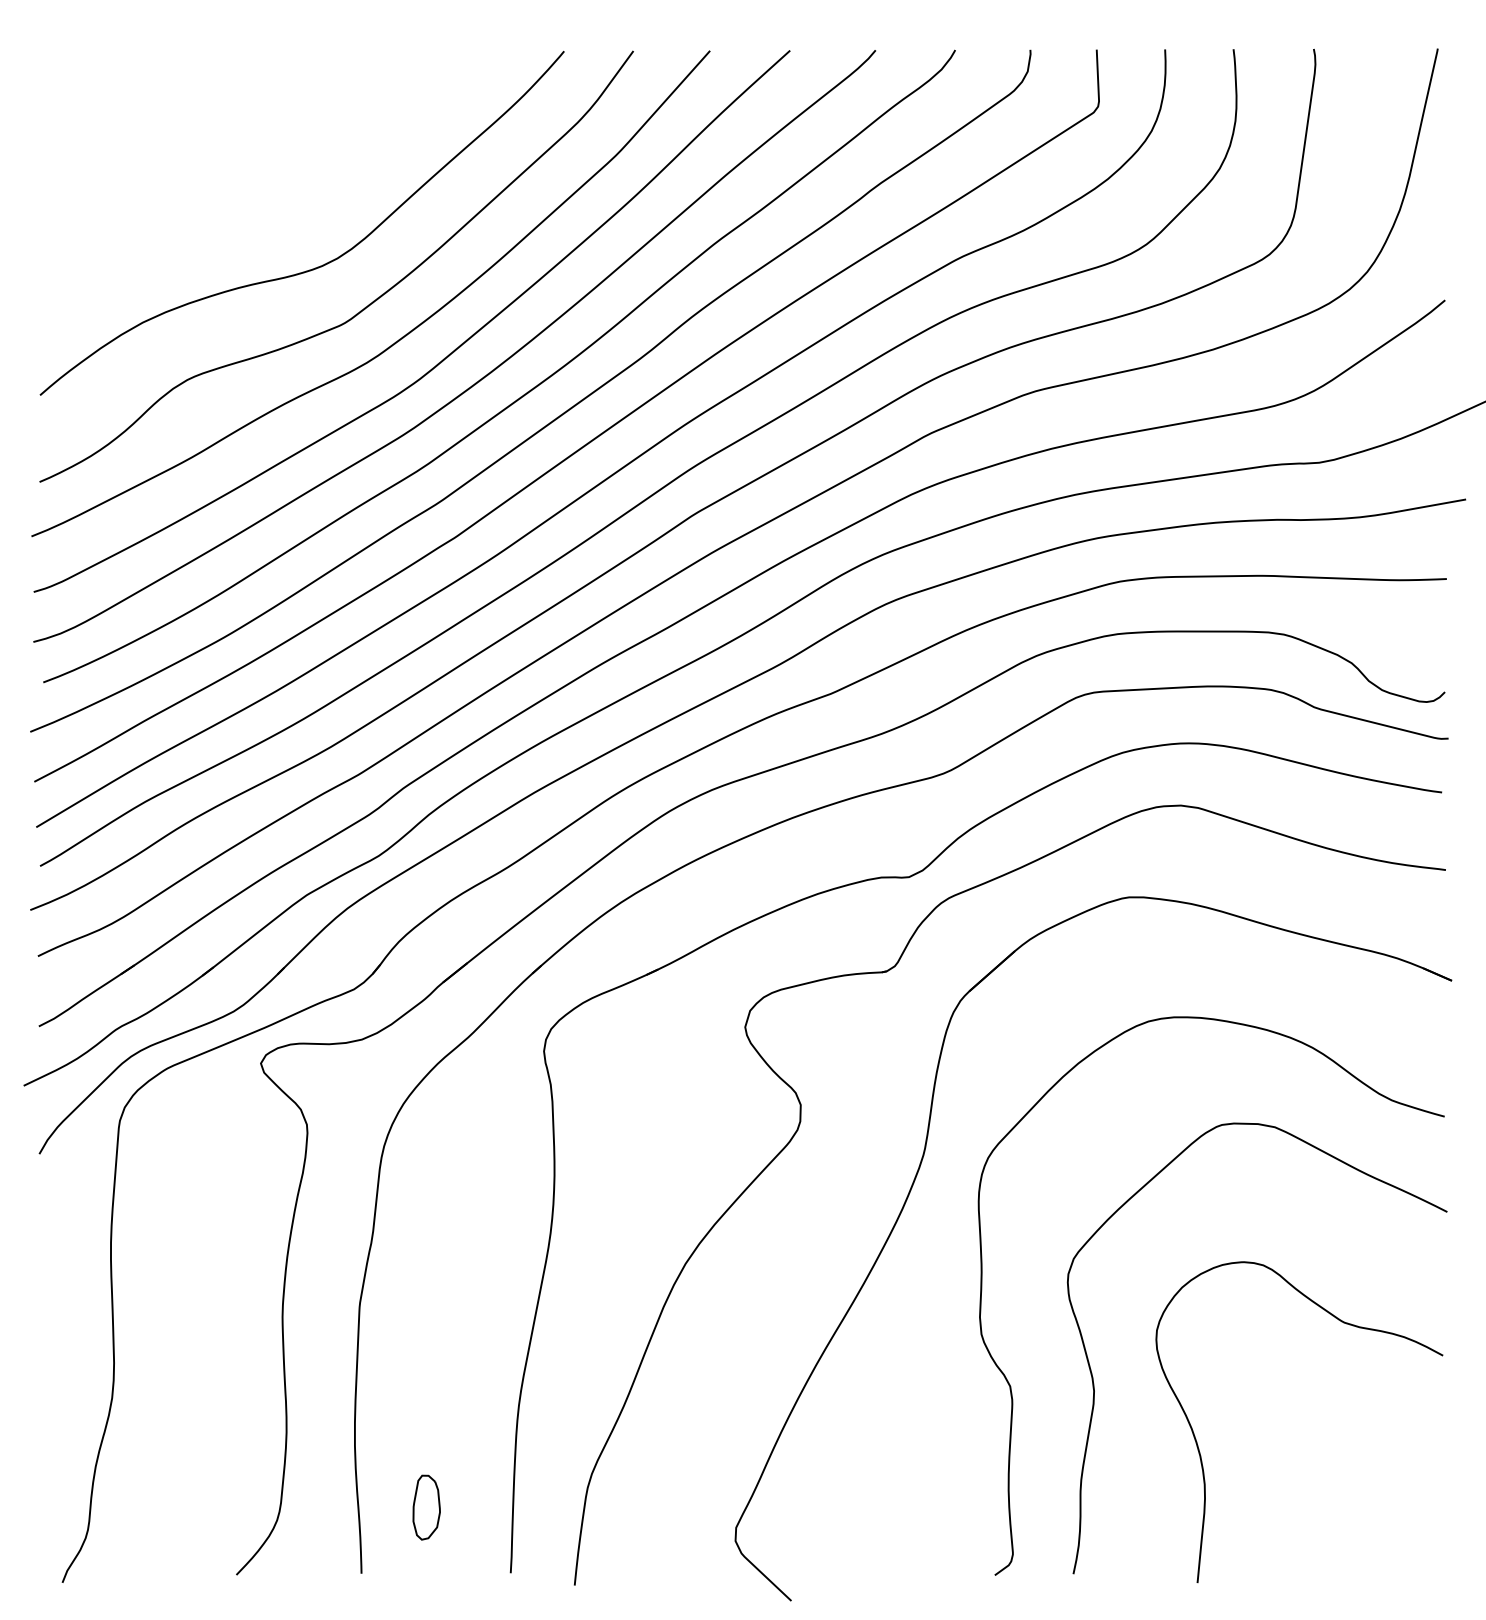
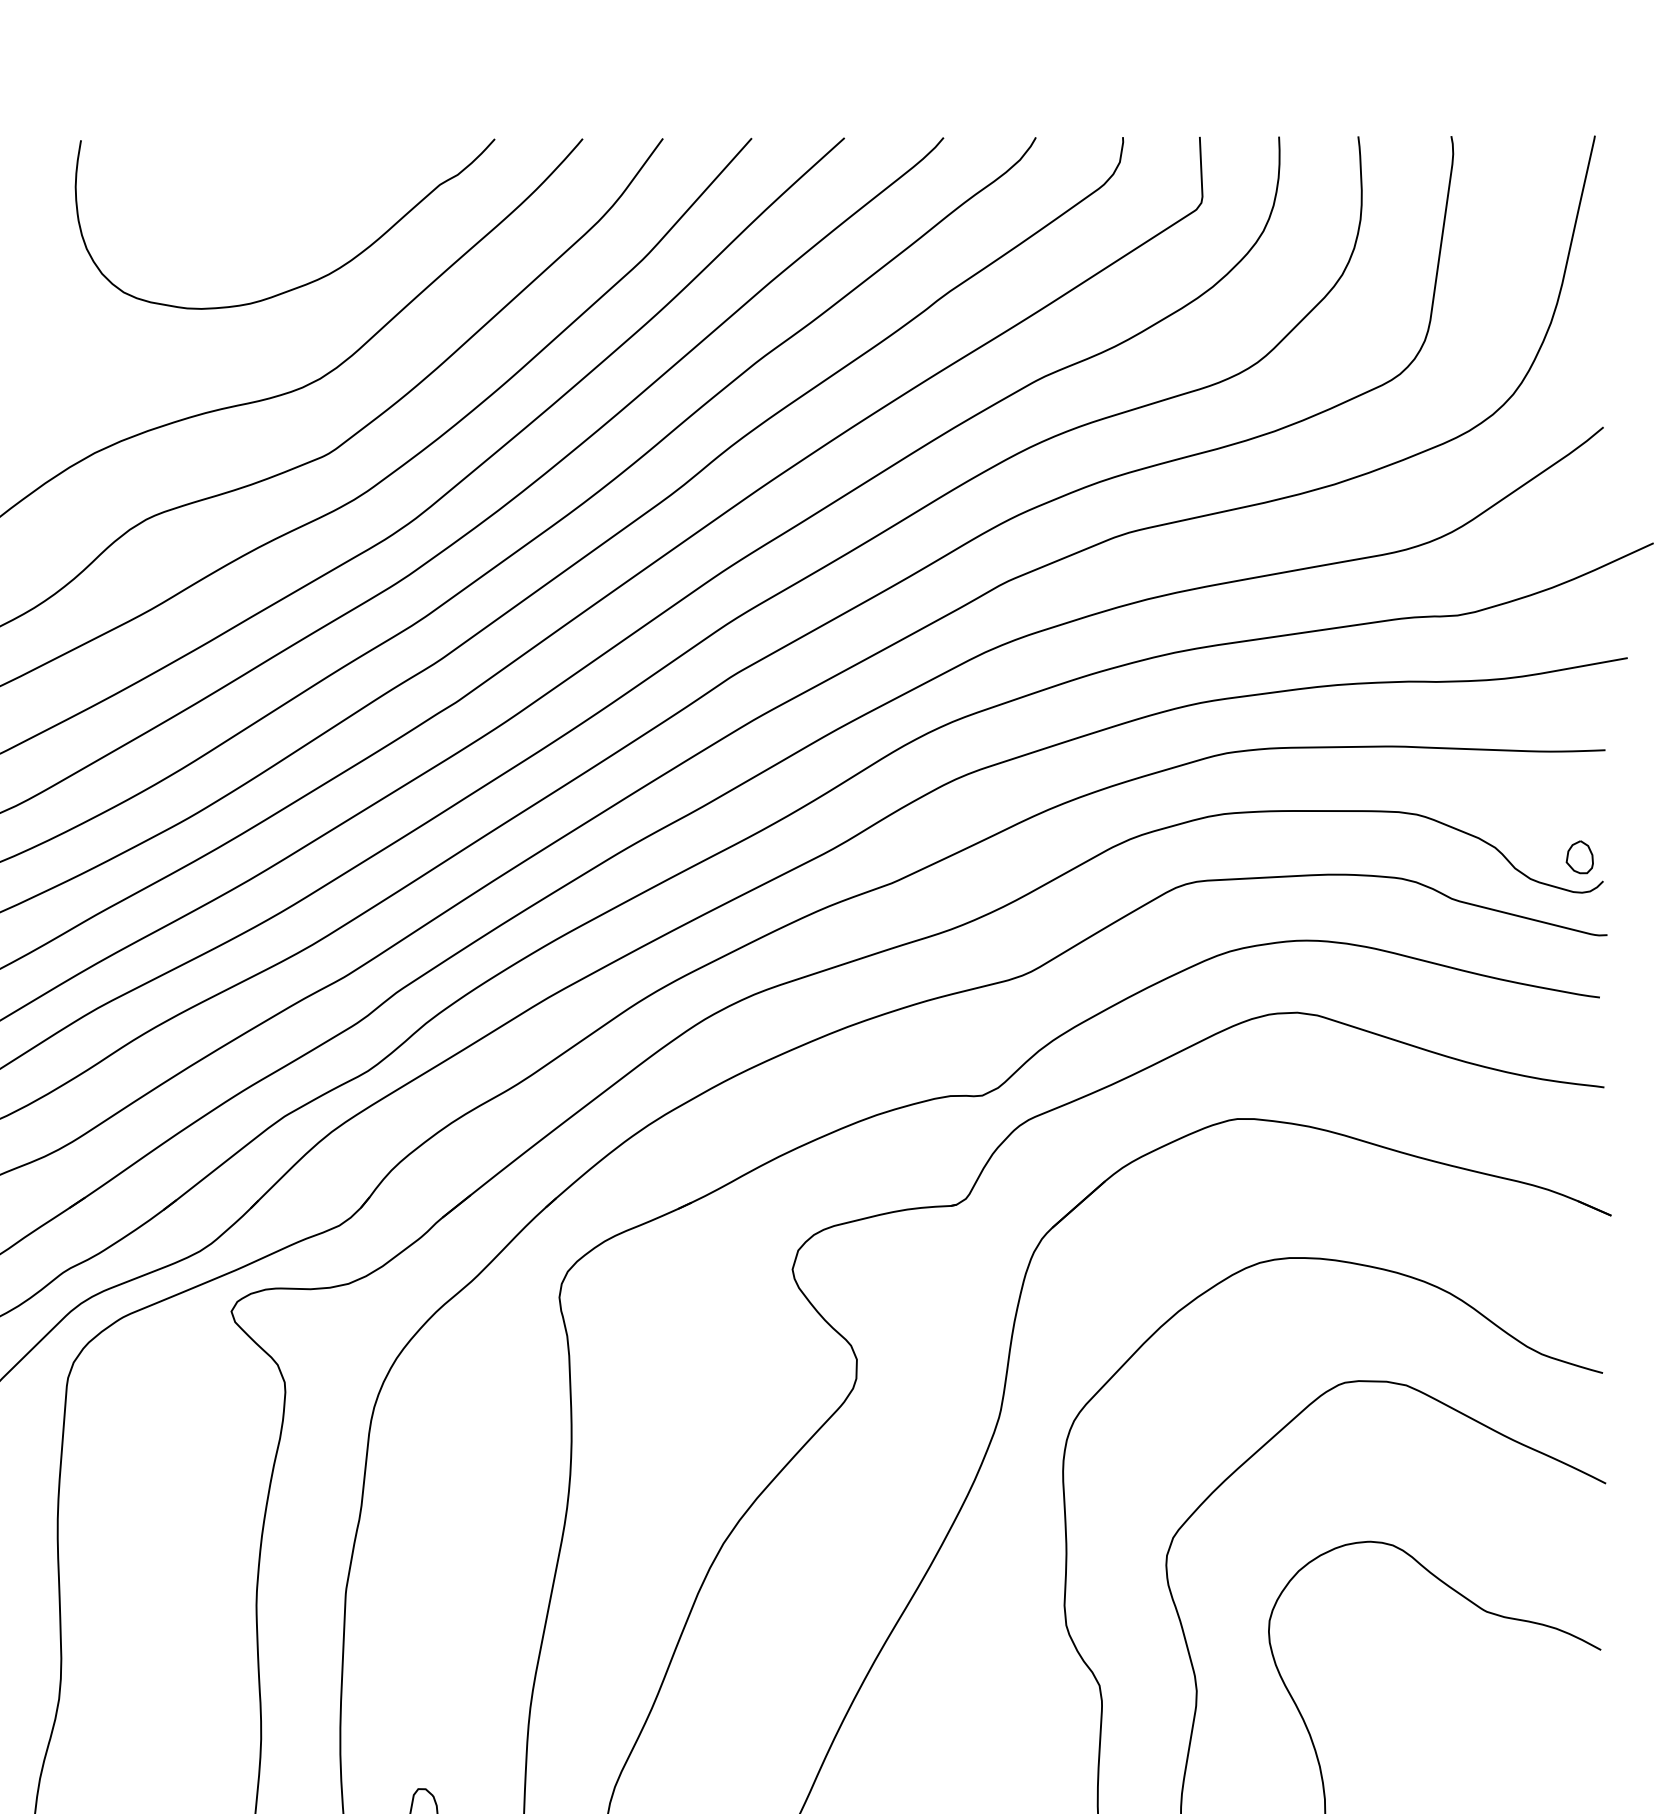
curve: (328, 174) -> (309, 281), added
part: (1424, 671) -> (1579, 857), added

